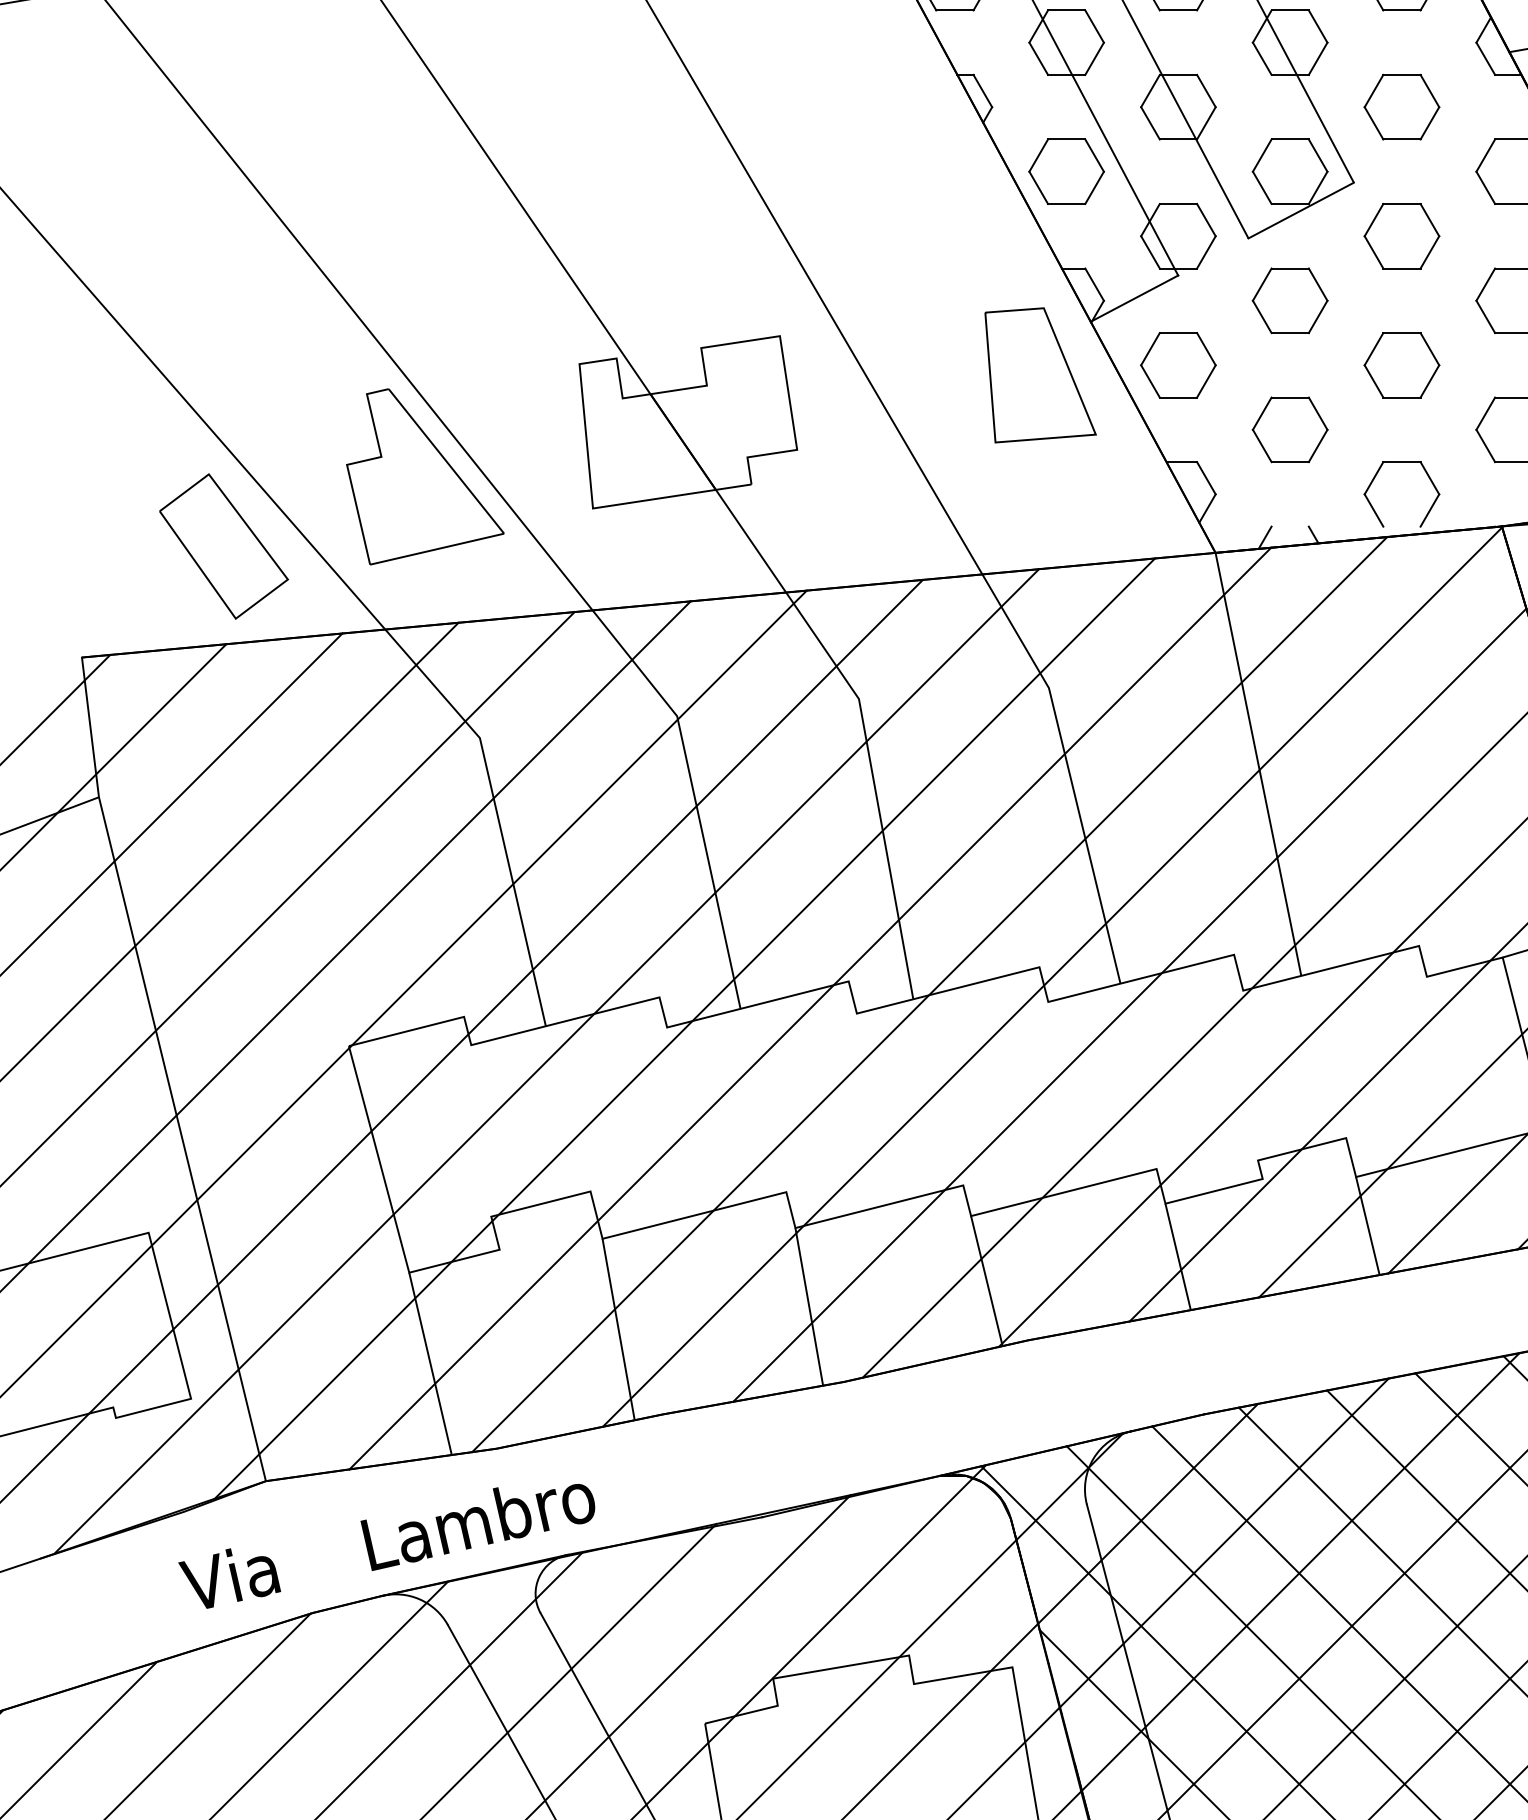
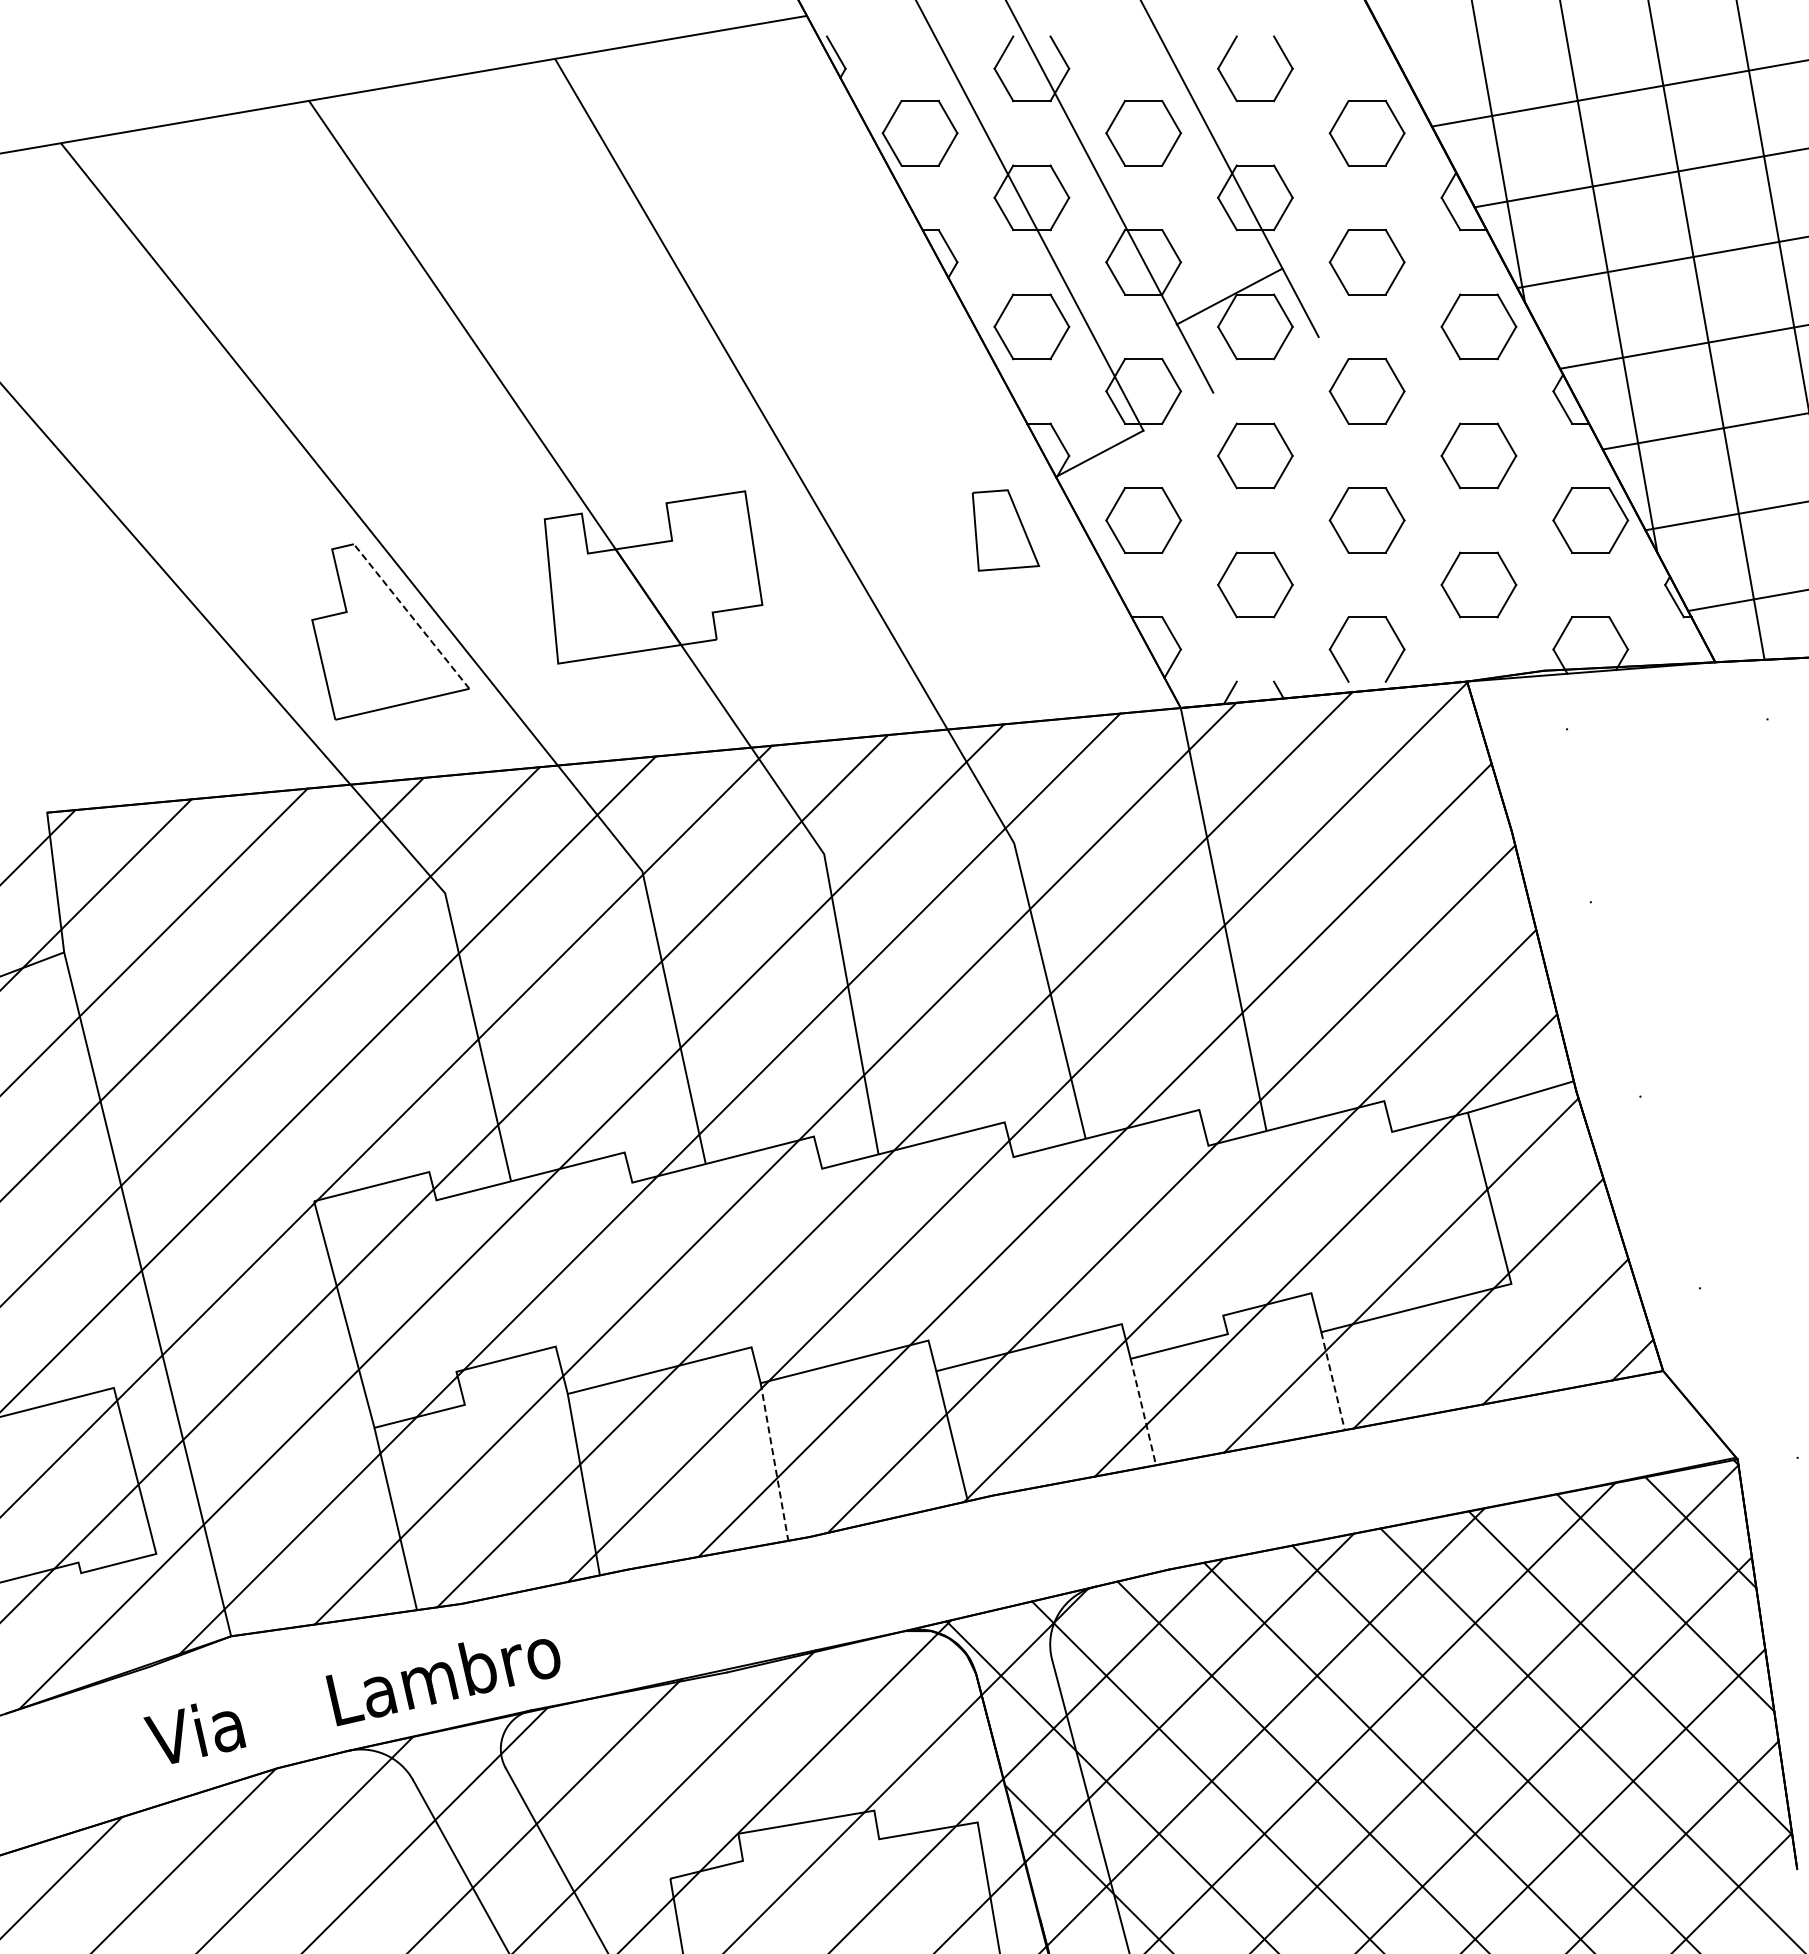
line: (1301, 210) -> (1229, 296), moved
part: (1040, 375) -> (1005, 530), size x0.6
line: (446, 461) -> (411, 616), solid -> dashed
part: (224, 546) -> (189, 701), removed
line: (1368, 1226) -> (1333, 1381), solid -> dashed
line: (1178, 1257) -> (1143, 1412), solid -> dashed
line: (809, 1307) -> (774, 1462), solid -> dashed

